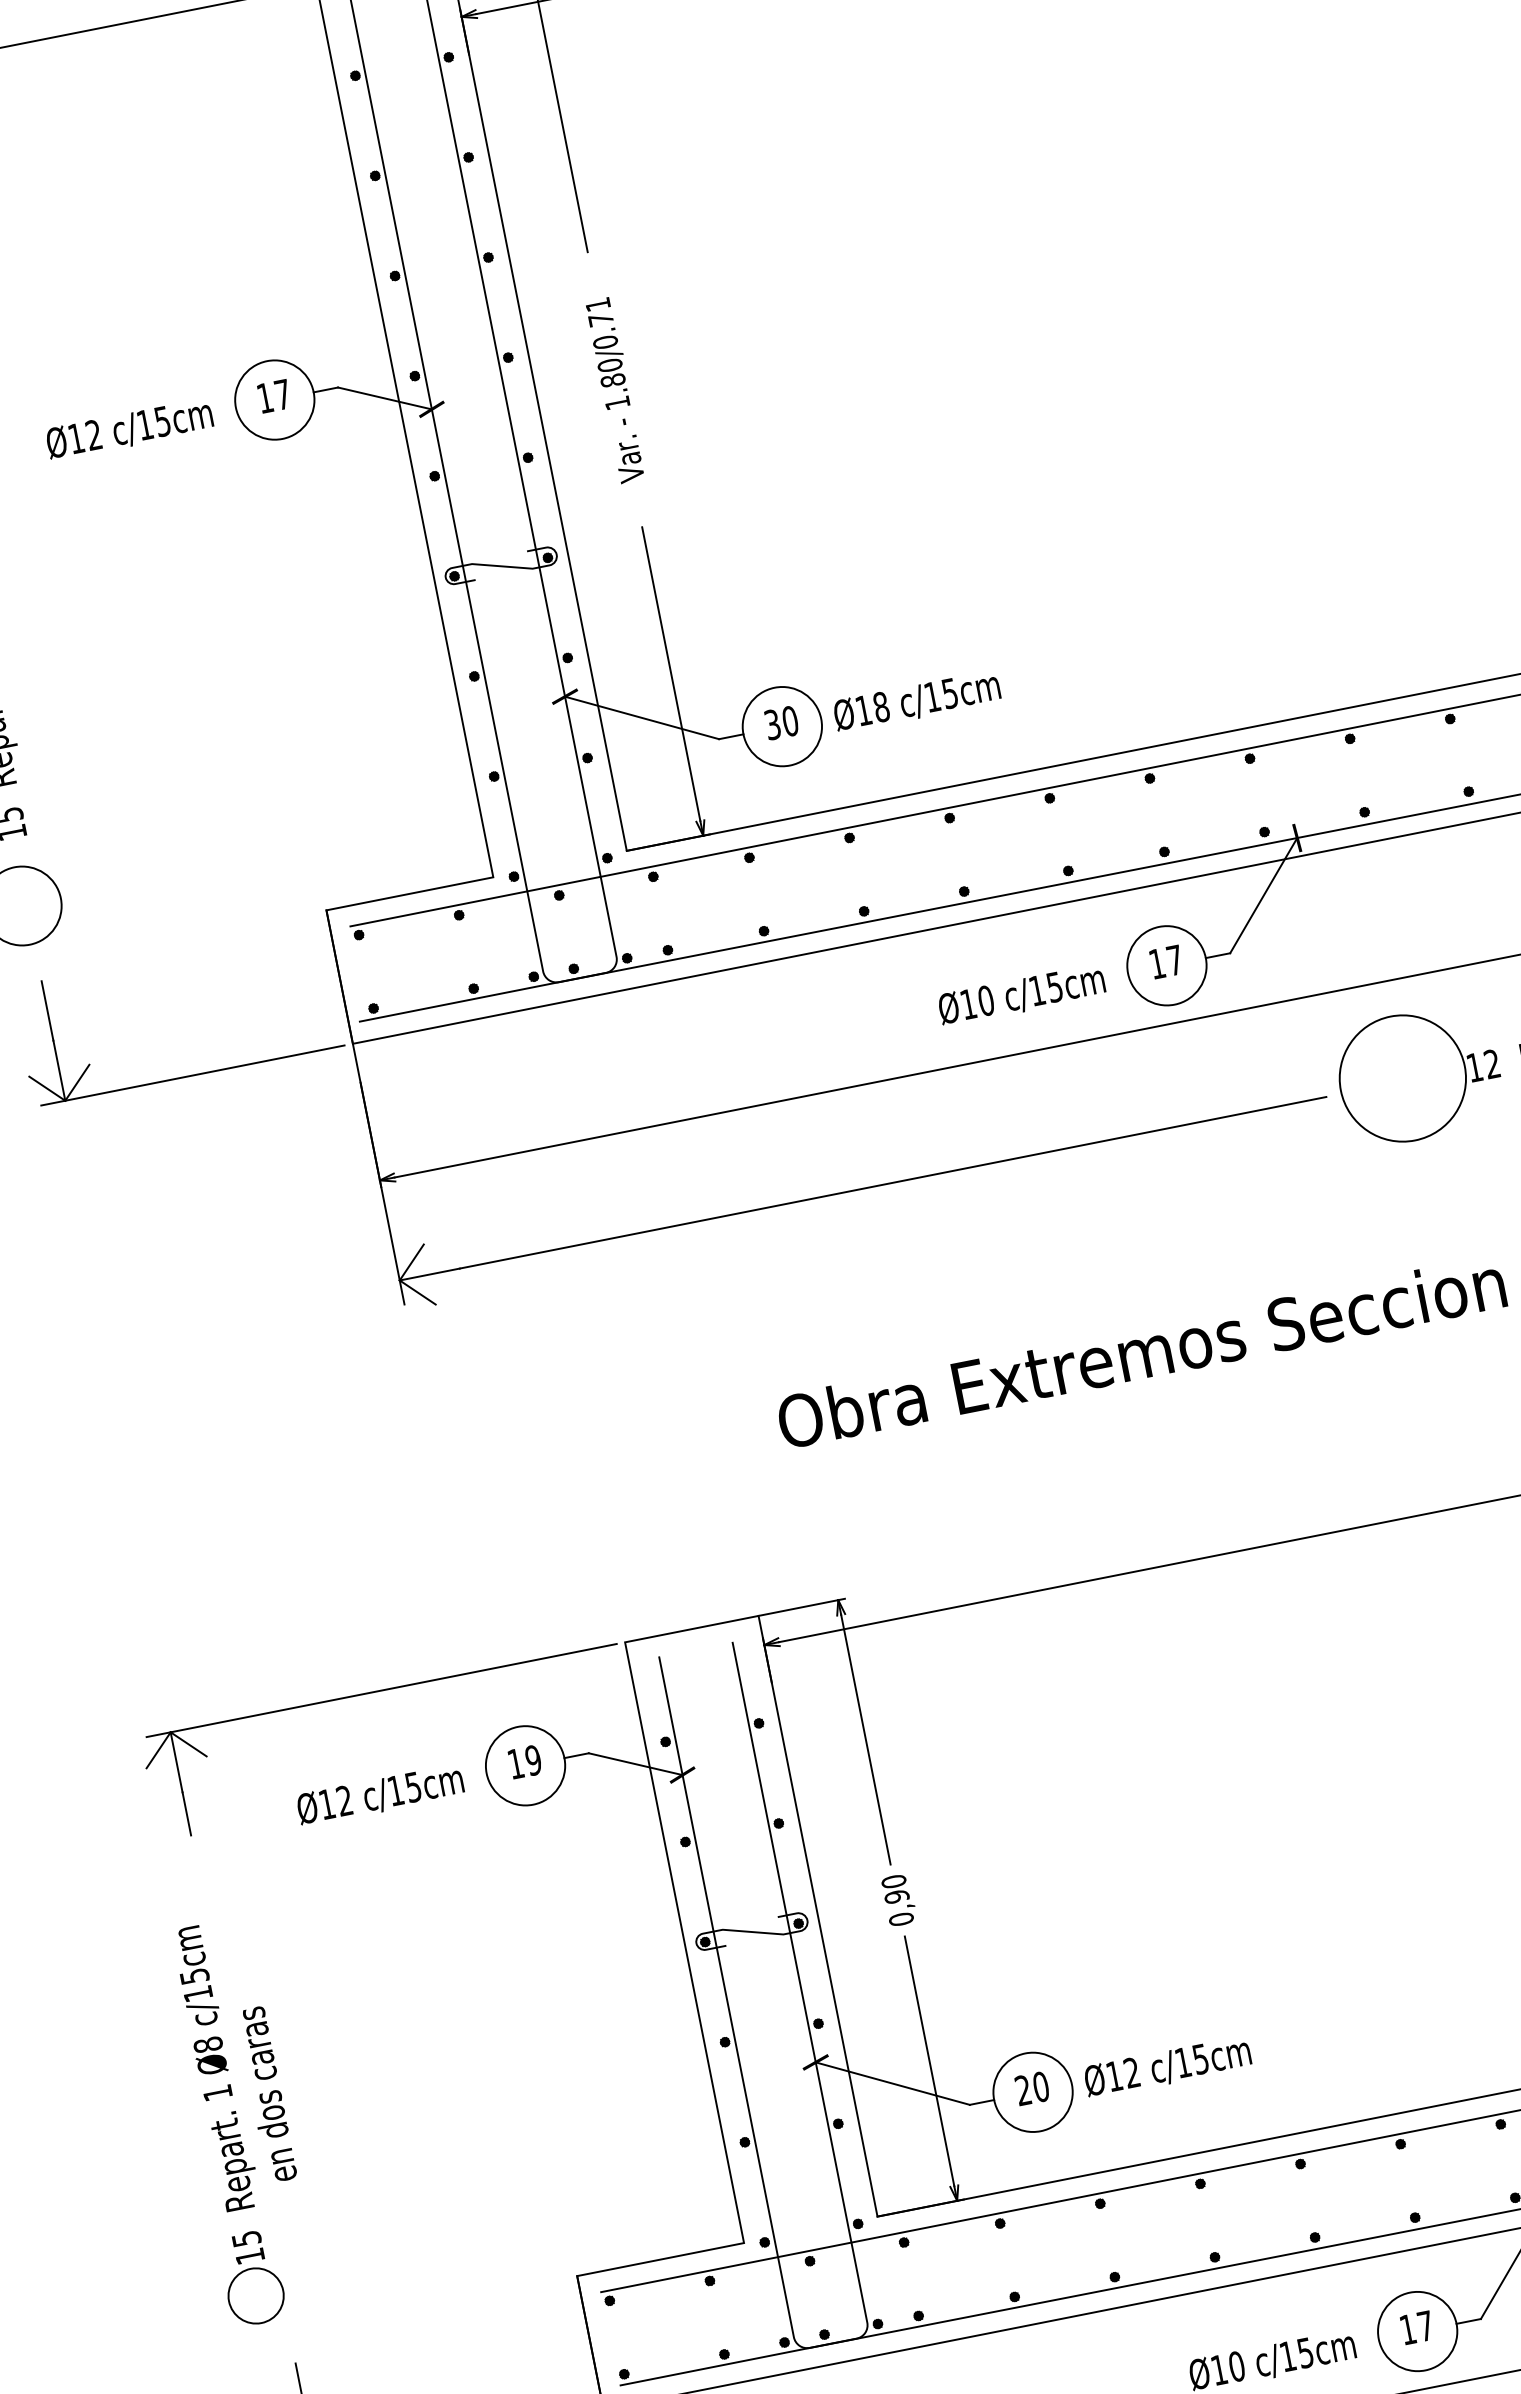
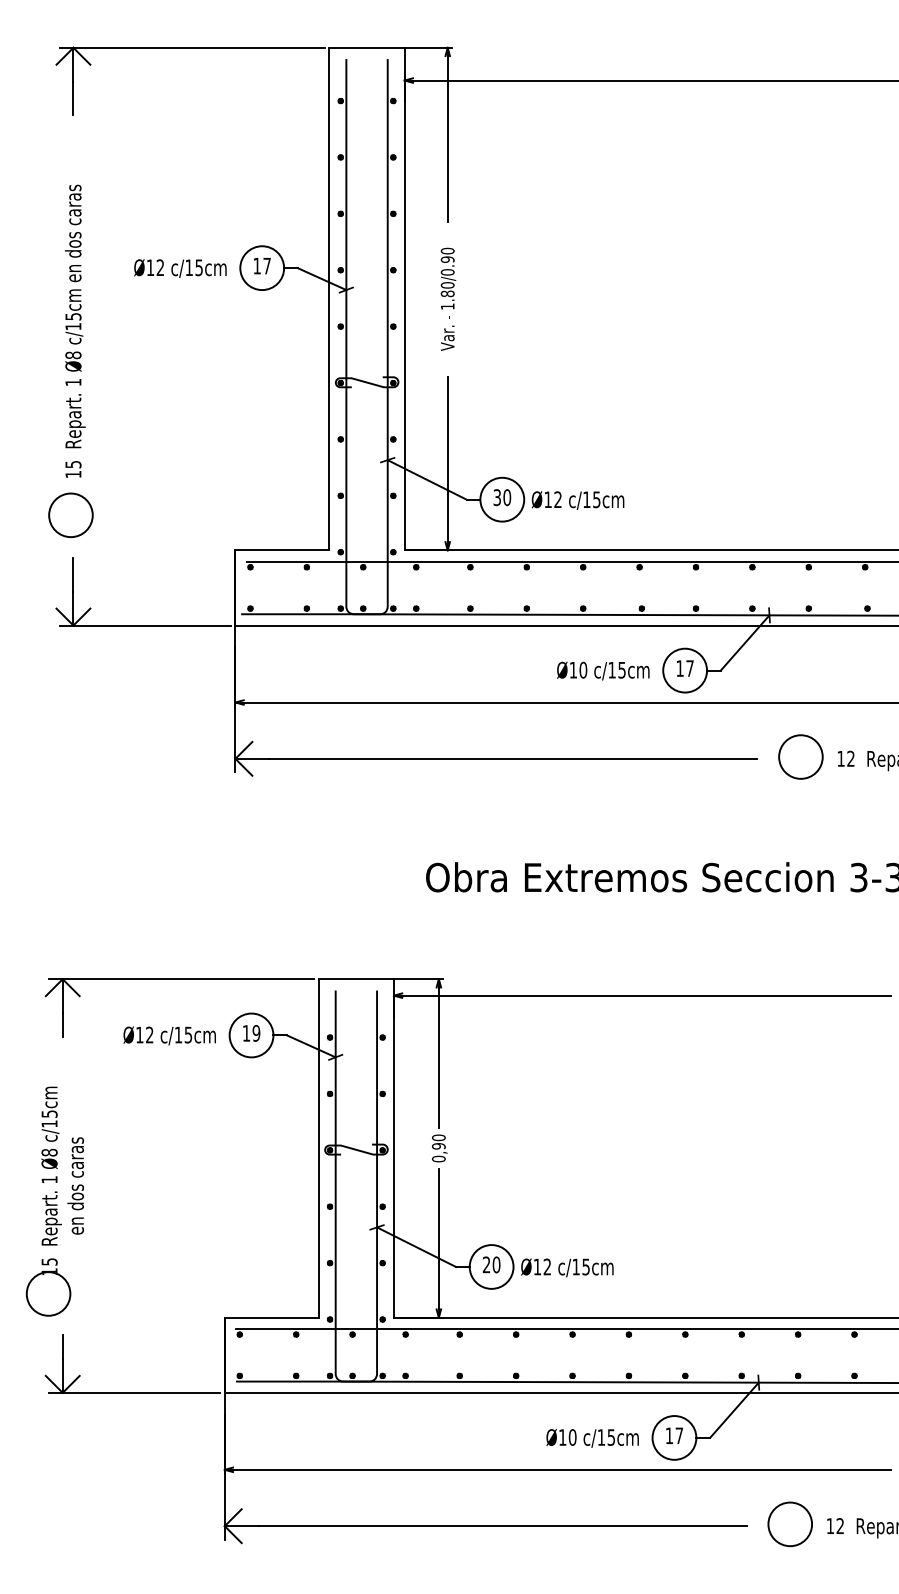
text: (598, 310) -> (447, 254), 1.80/0.71 -> 1.80/0.90
text: (880, 706) -> (557, 499), Ø18 -> Ø12
circle: (1401, 1077) -> (800, 756), size x0.62
circle: (255, 2295) -> (48, 1293), size x1.43

